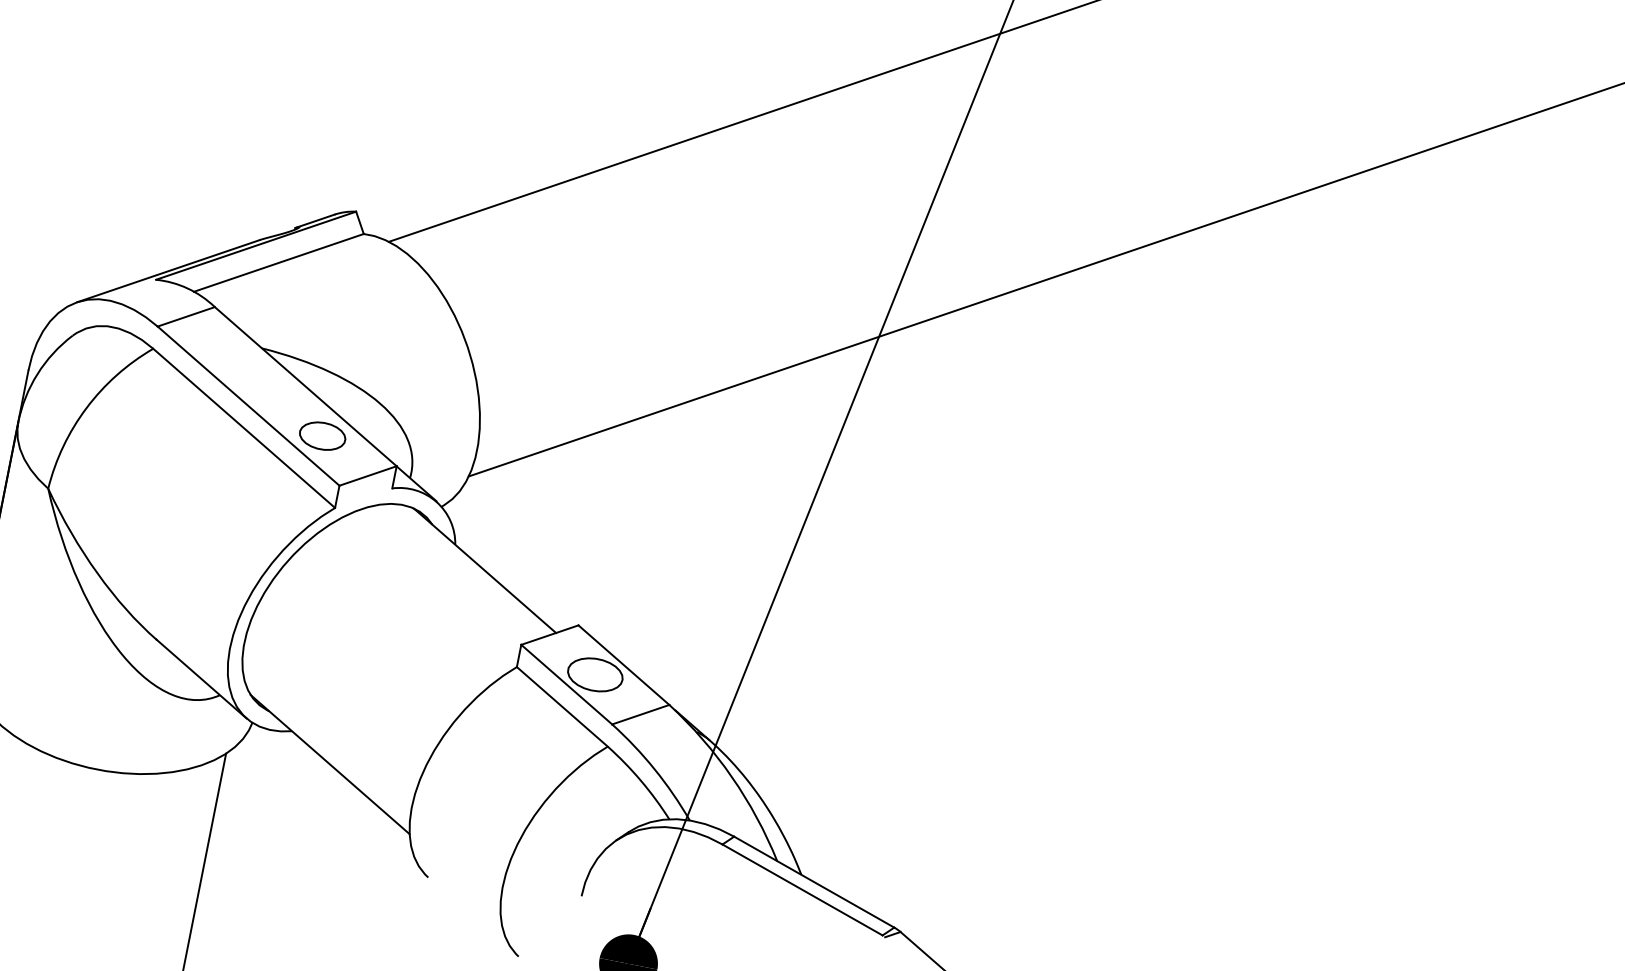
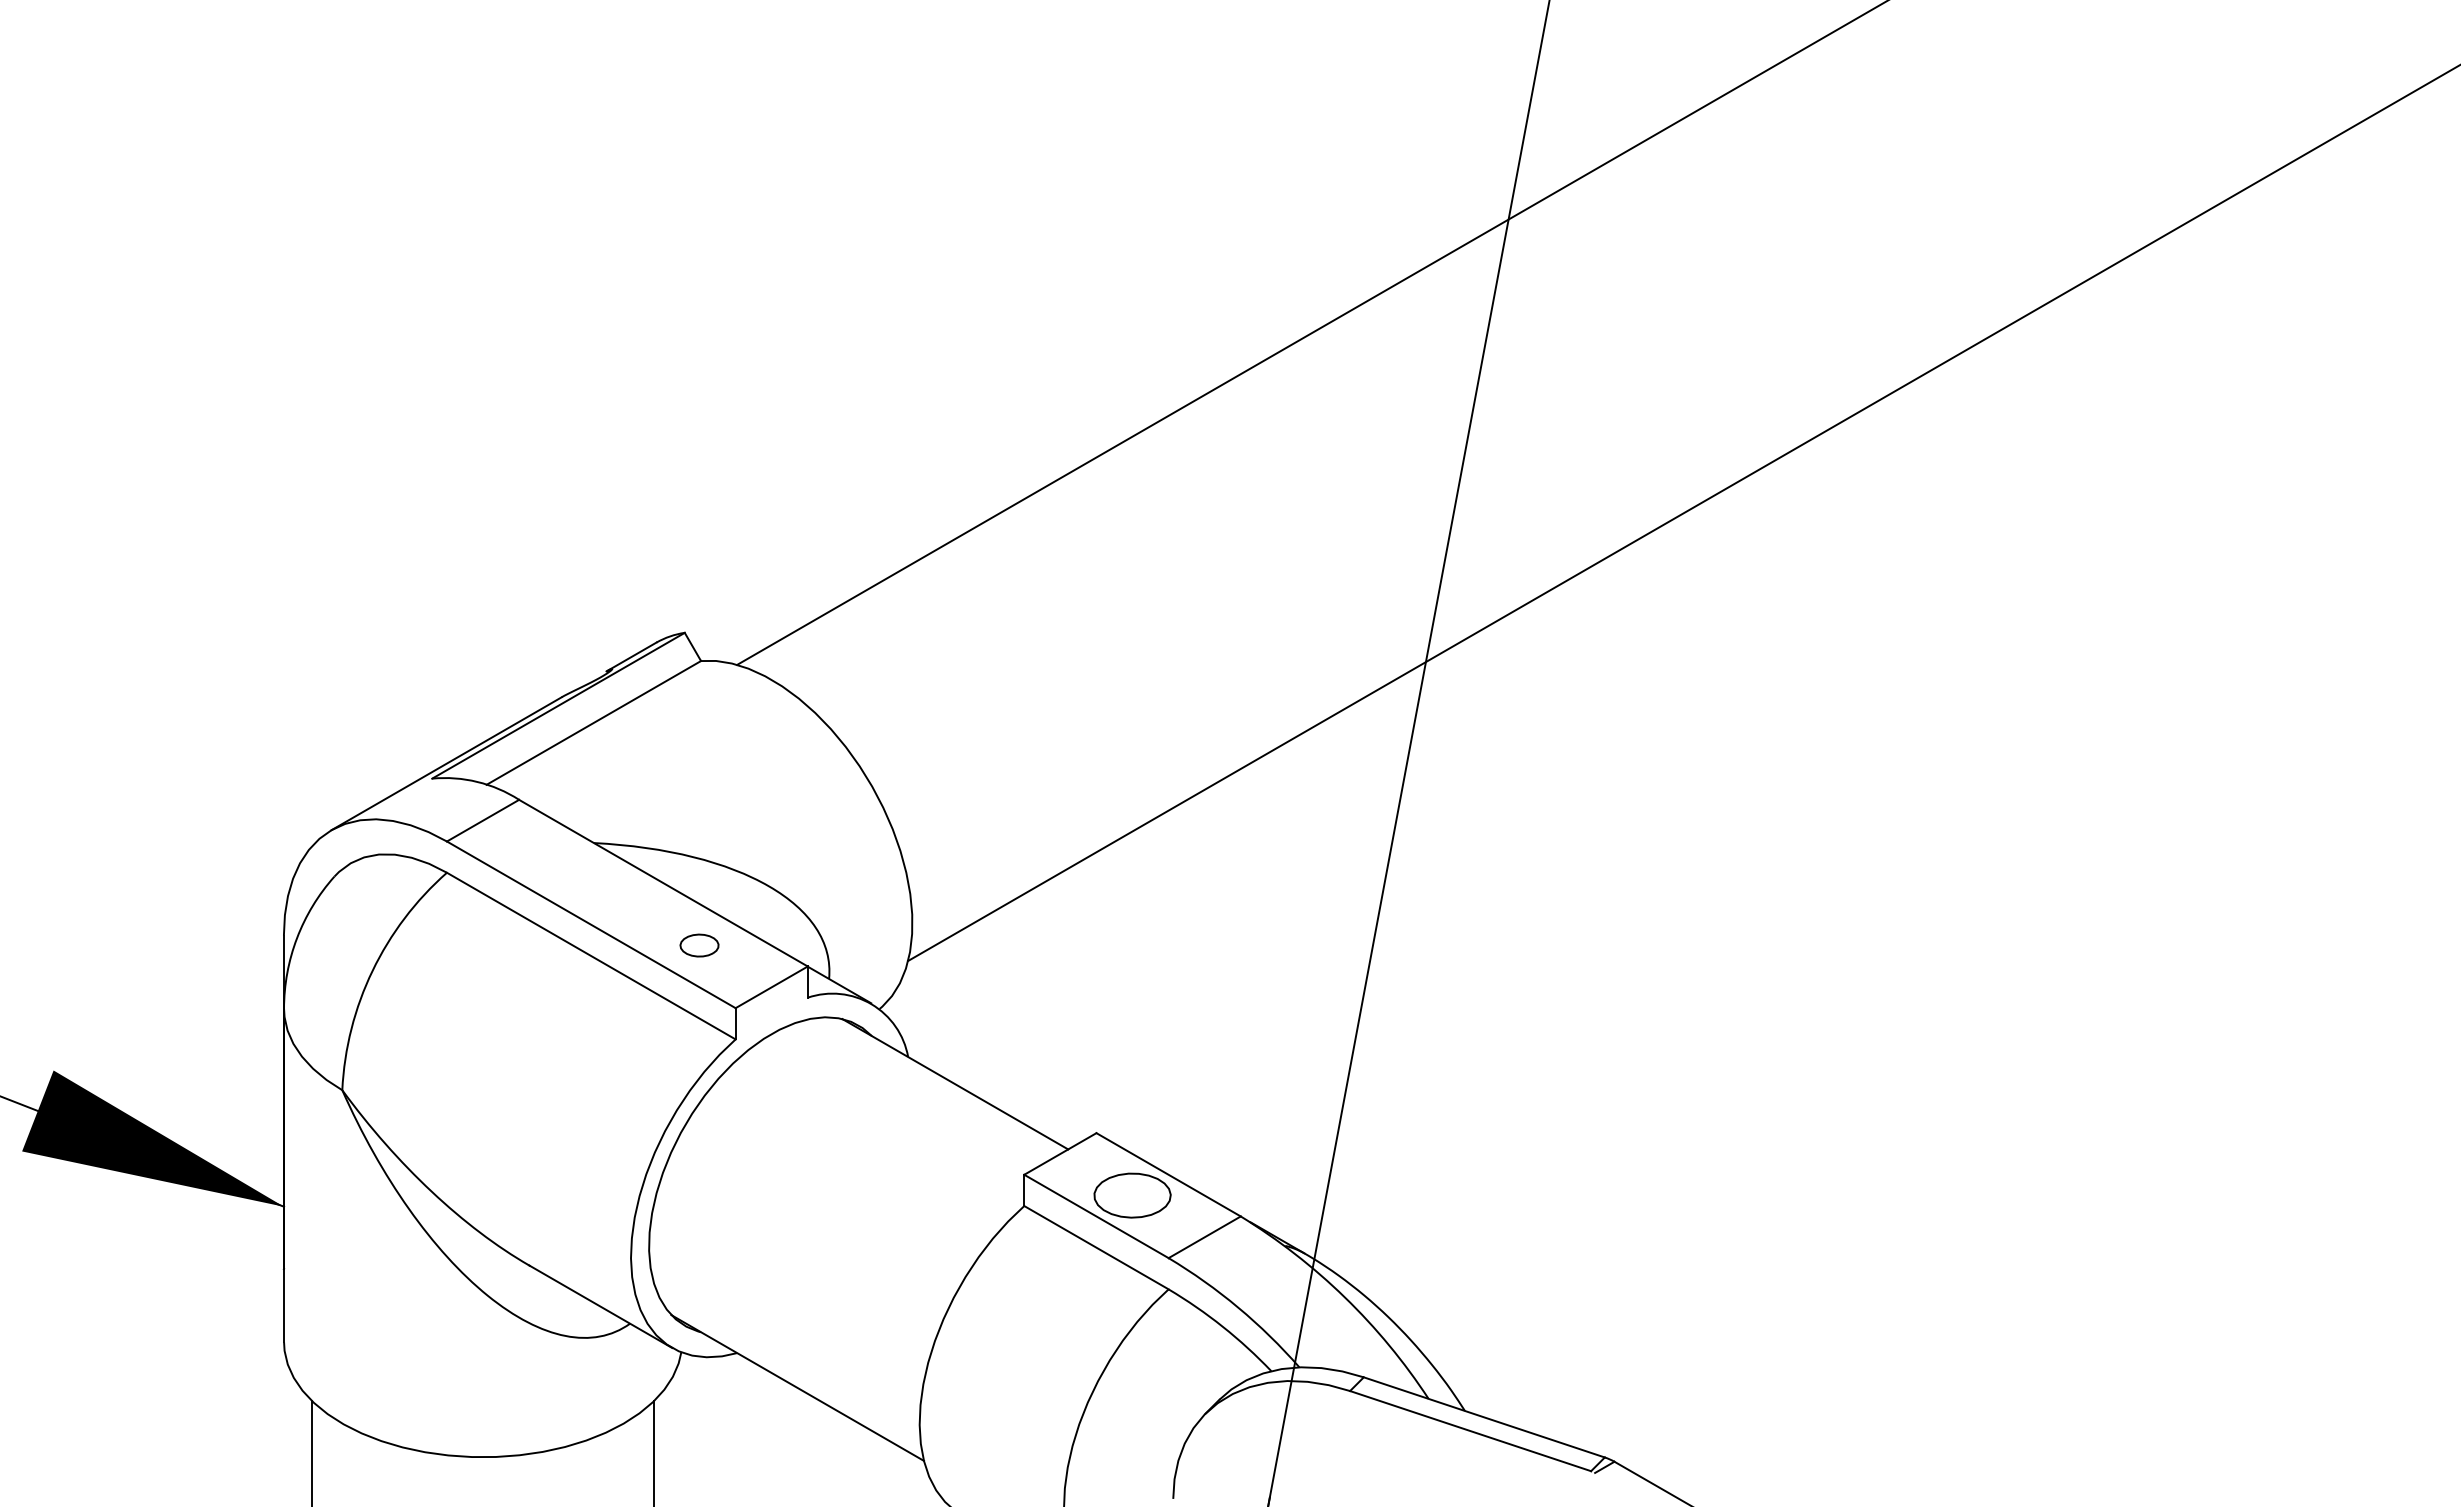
part: (322, 436) -> (699, 945), size x0.6

